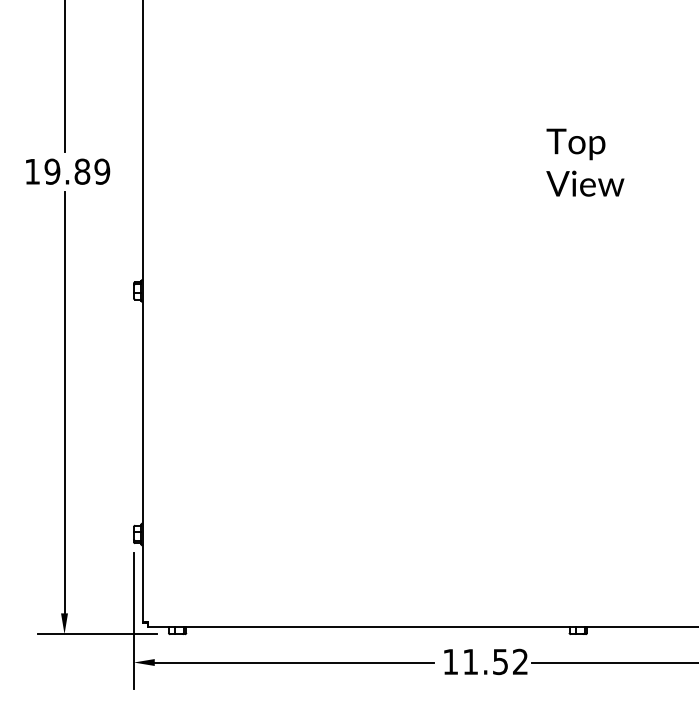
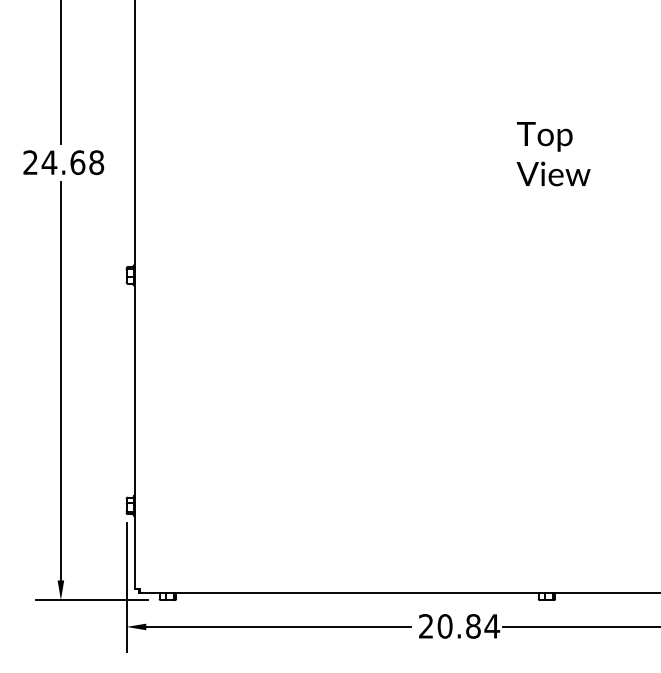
text: (67, 171) -> (63, 162), 19.89 -> 24.68
text: (485, 661) -> (459, 625), 11.52 -> 20.84

